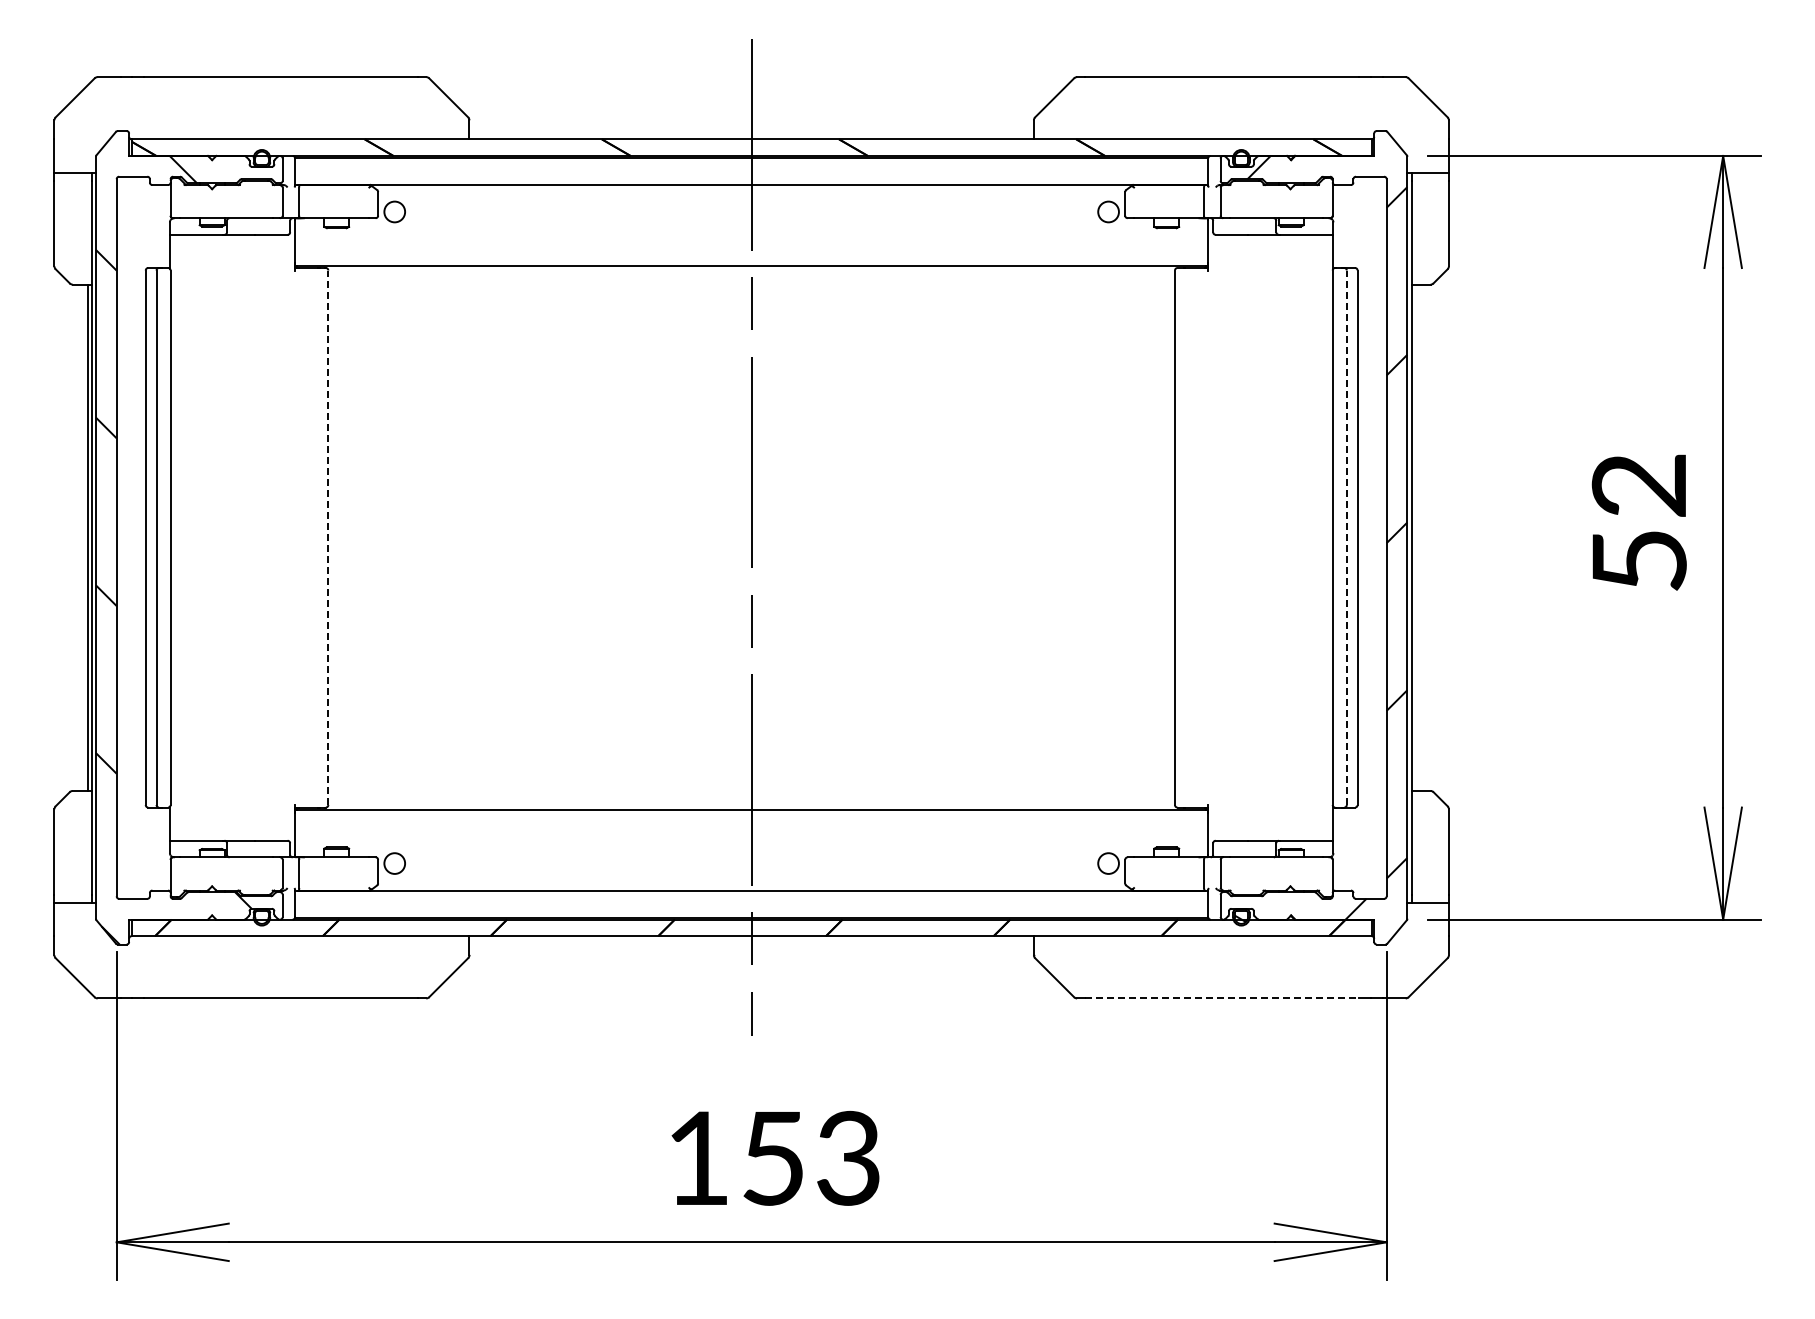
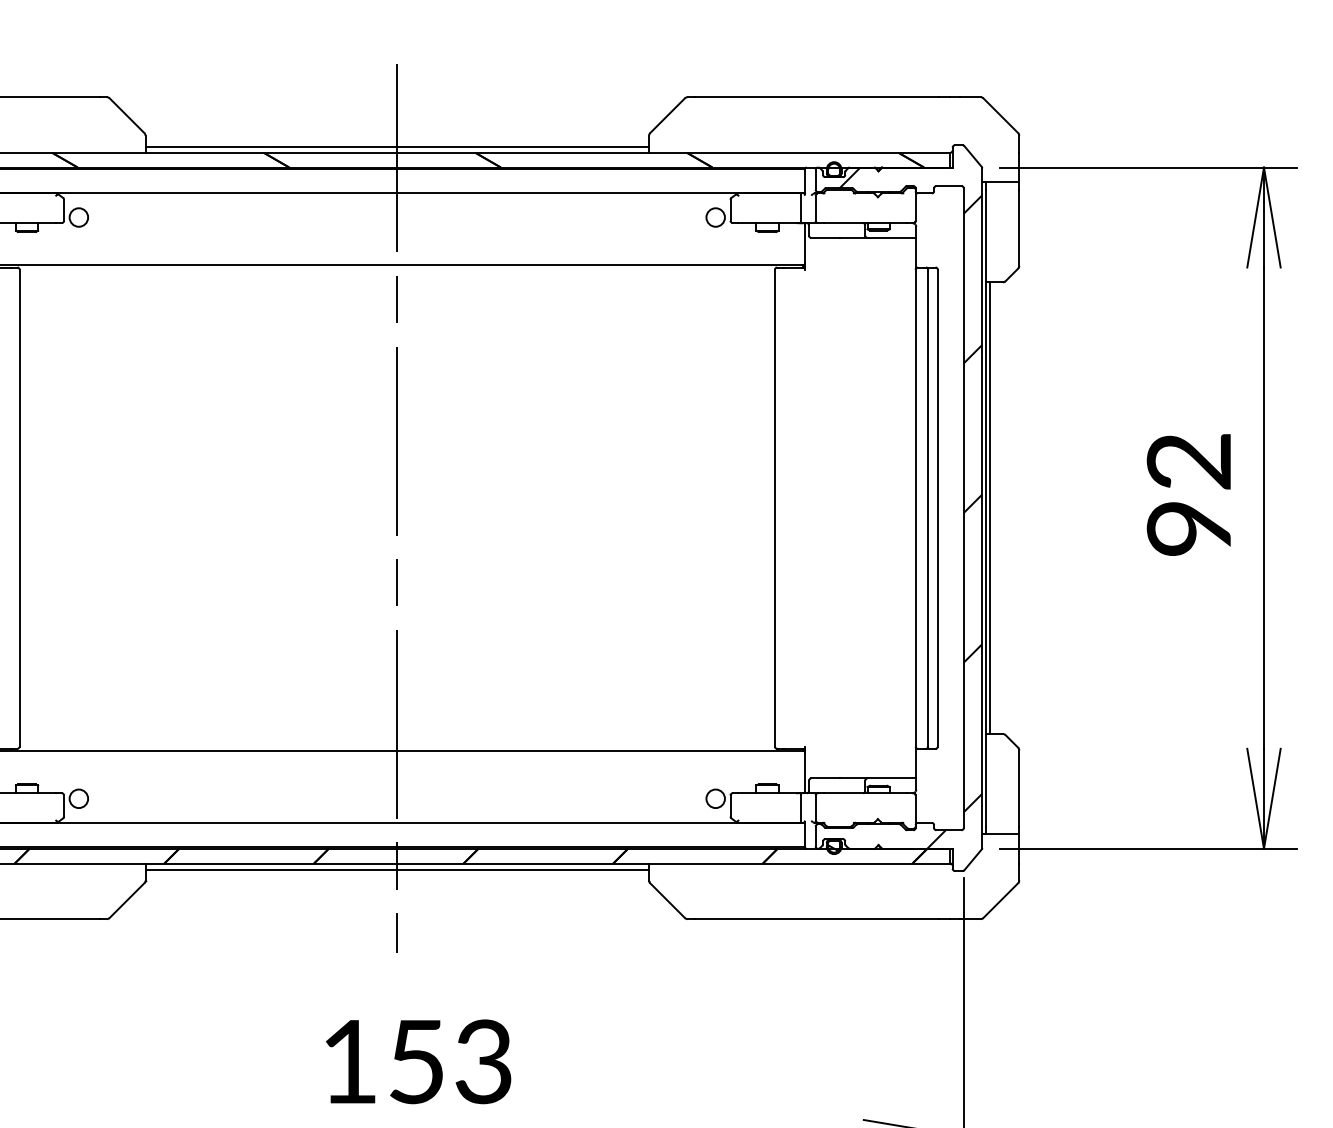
line: (751, 132) -> (397, 146), added
line: (328, 537) -> (19, 507), dashed -> solid
line: (1346, 537) -> (927, 507), dashed -> solid
line: (1415, 537) -> (989, 507), added
text: (1638, 561) -> (1188, 529), 52 -> 92
line: (751, 942) -> (397, 869), added
line: (1222, 998) -> (817, 919), dashed -> solid

